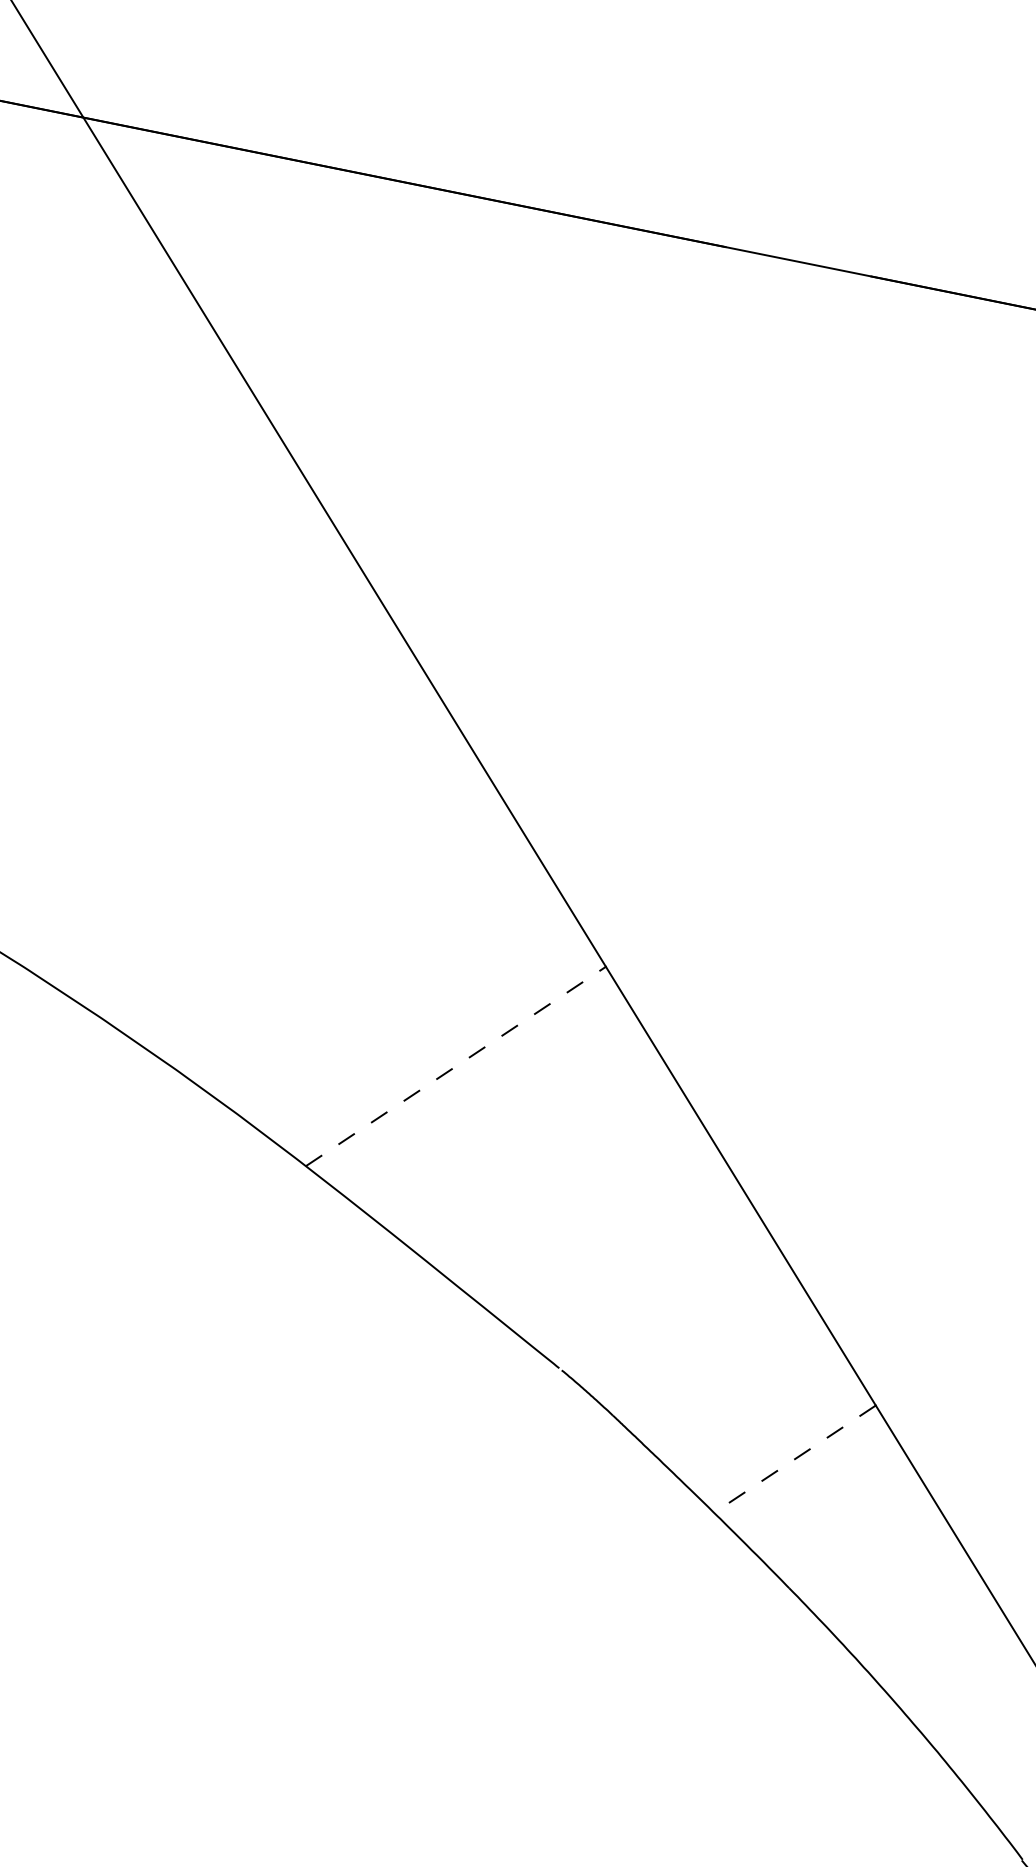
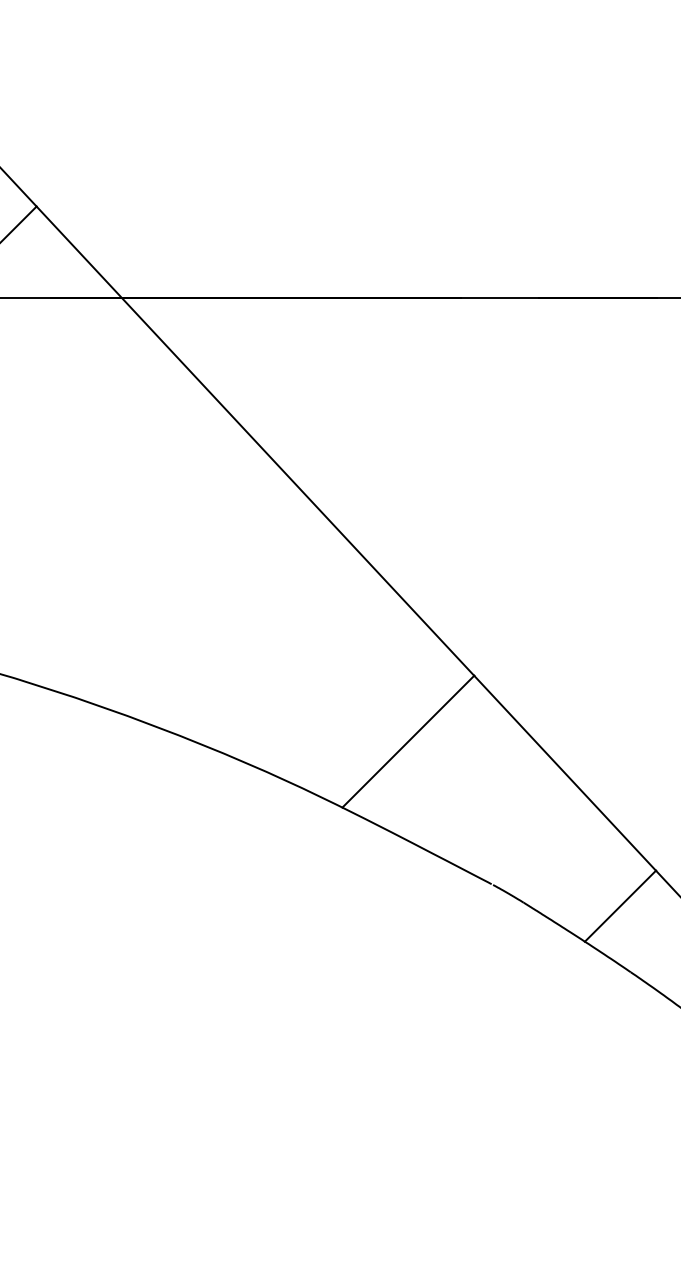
line: (456, 1066) -> (408, 741), dashed -> solid
line: (794, 1459) -> (620, 906), dashed -> solid

